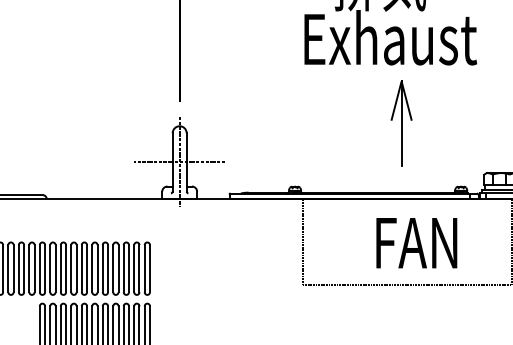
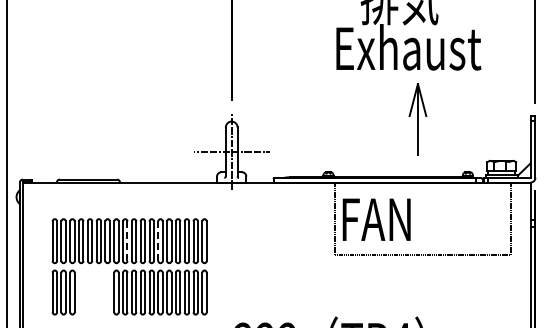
text: (416, 242) -> (376, 219), moved
line: (55, 269) -> (127, 241), solid -> dashed
line: (92, 269) -> (158, 241), solid -> dashed

